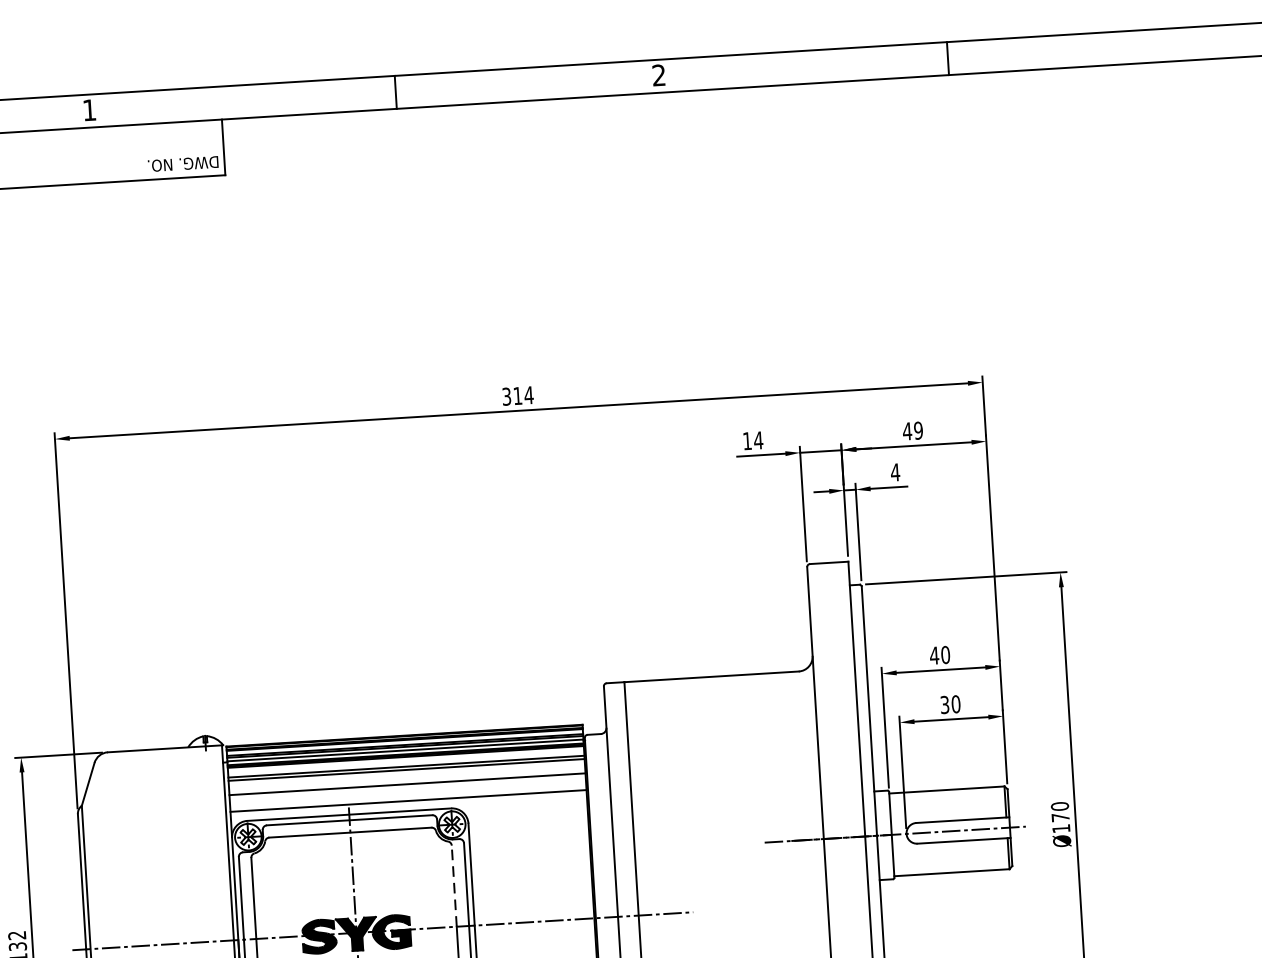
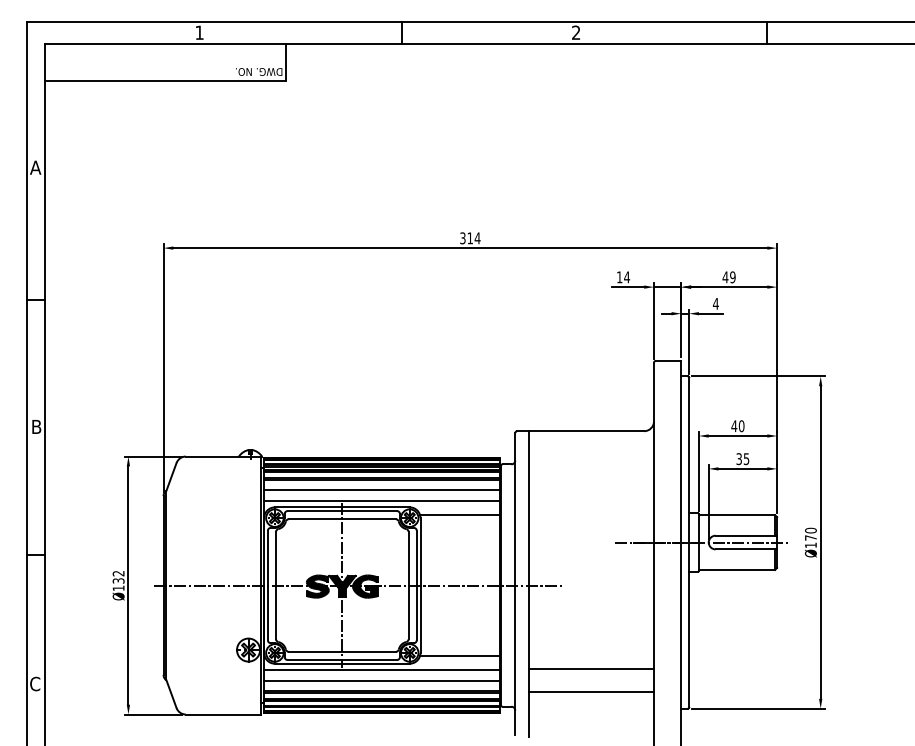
text: (955, 704) -> (746, 459), 30 -> 35
line: (527, 816) -> (459, 515), added
line: (454, 885) -> (408, 558), dashed -> solid

